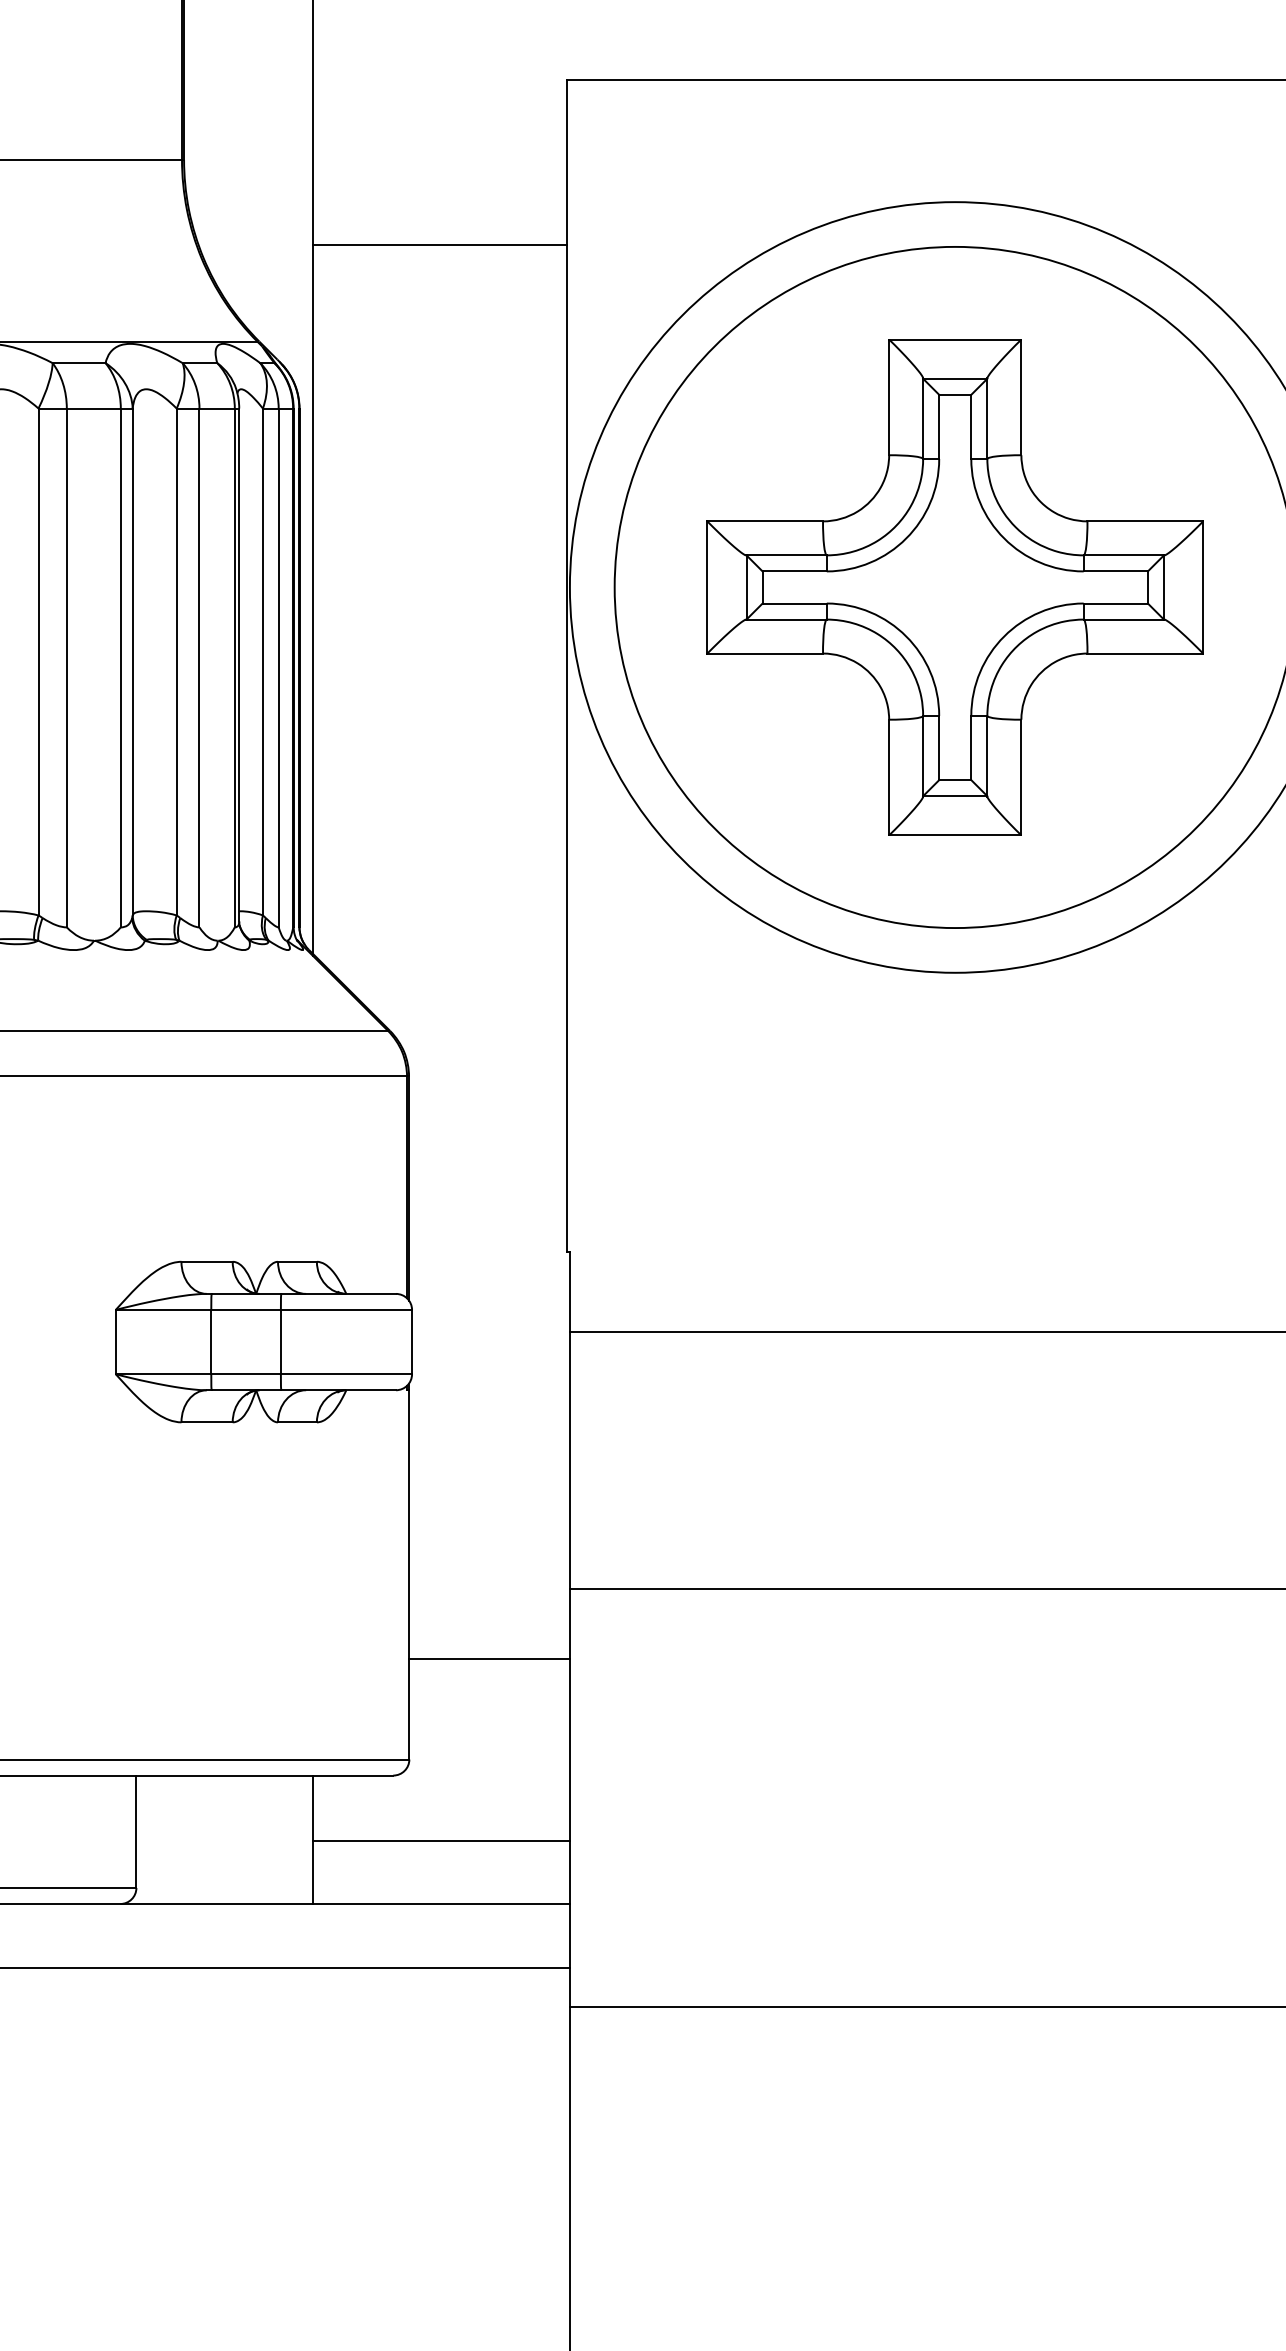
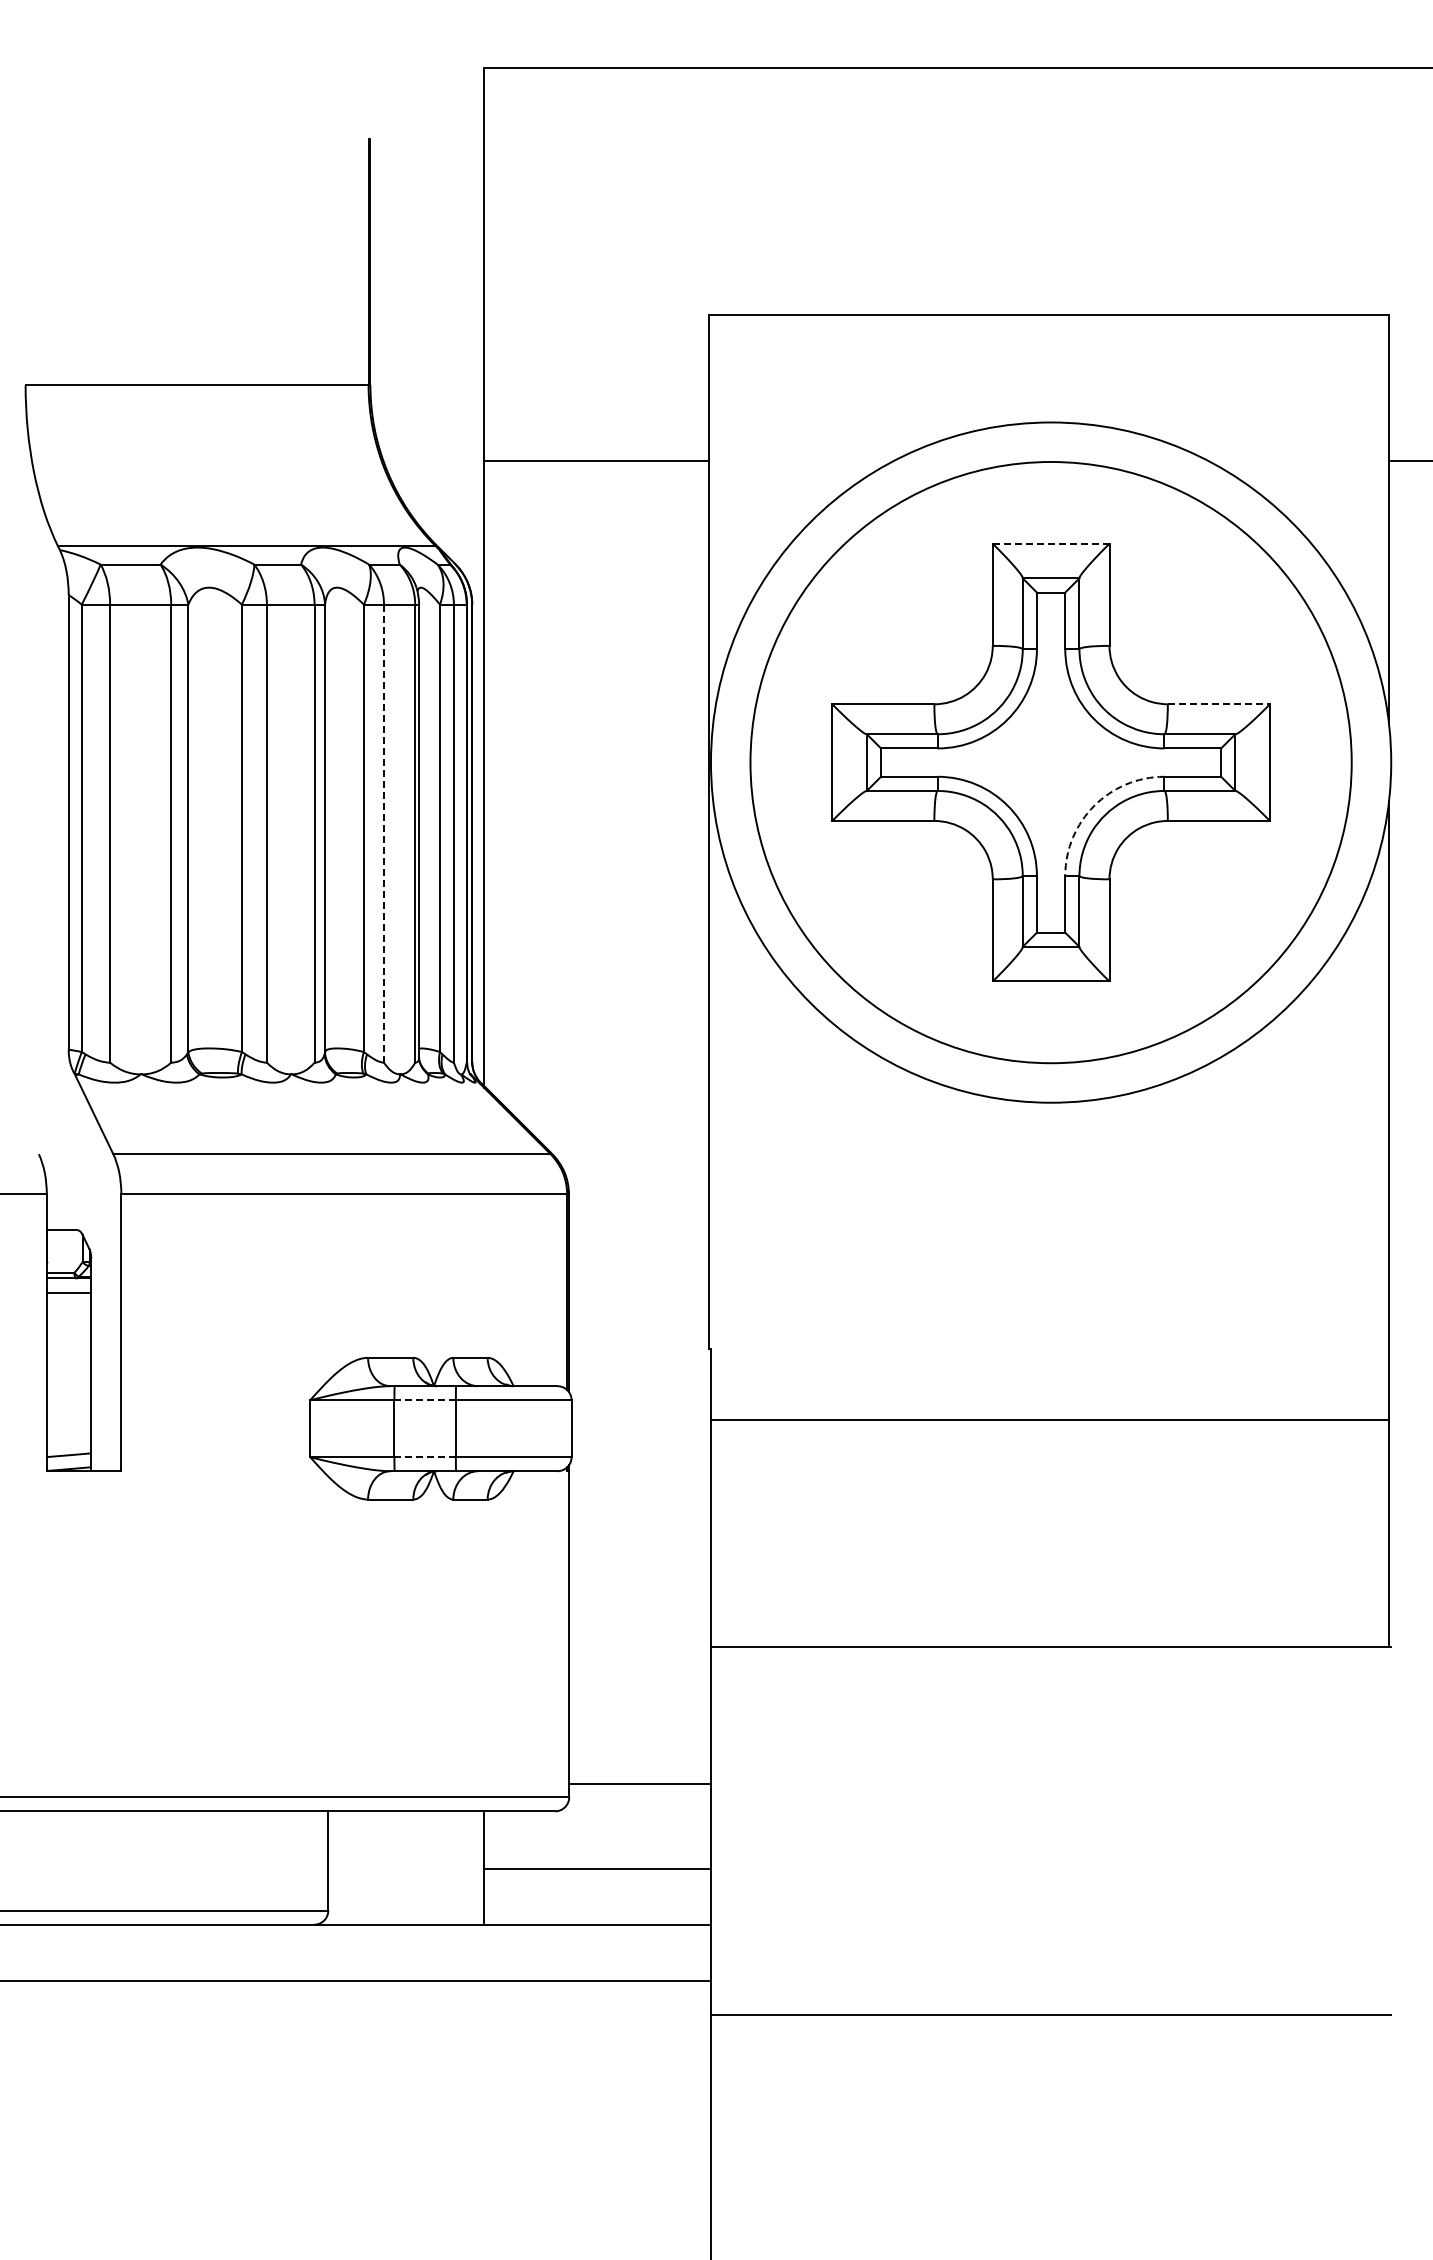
line: (955, 339) -> (1051, 543), solid -> dashed
line: (1146, 521) -> (1219, 704), solid -> dashed
arc: (1004, 636) -> (1094, 805), solid -> dashed
line: (200, 667) -> (384, 833), solid -> dashed
line: (246, 1310) -> (425, 1400), solid -> dashed
line: (246, 1374) -> (425, 1457), solid -> dashed
line: (488, 1659) -> (639, 1783), moved

